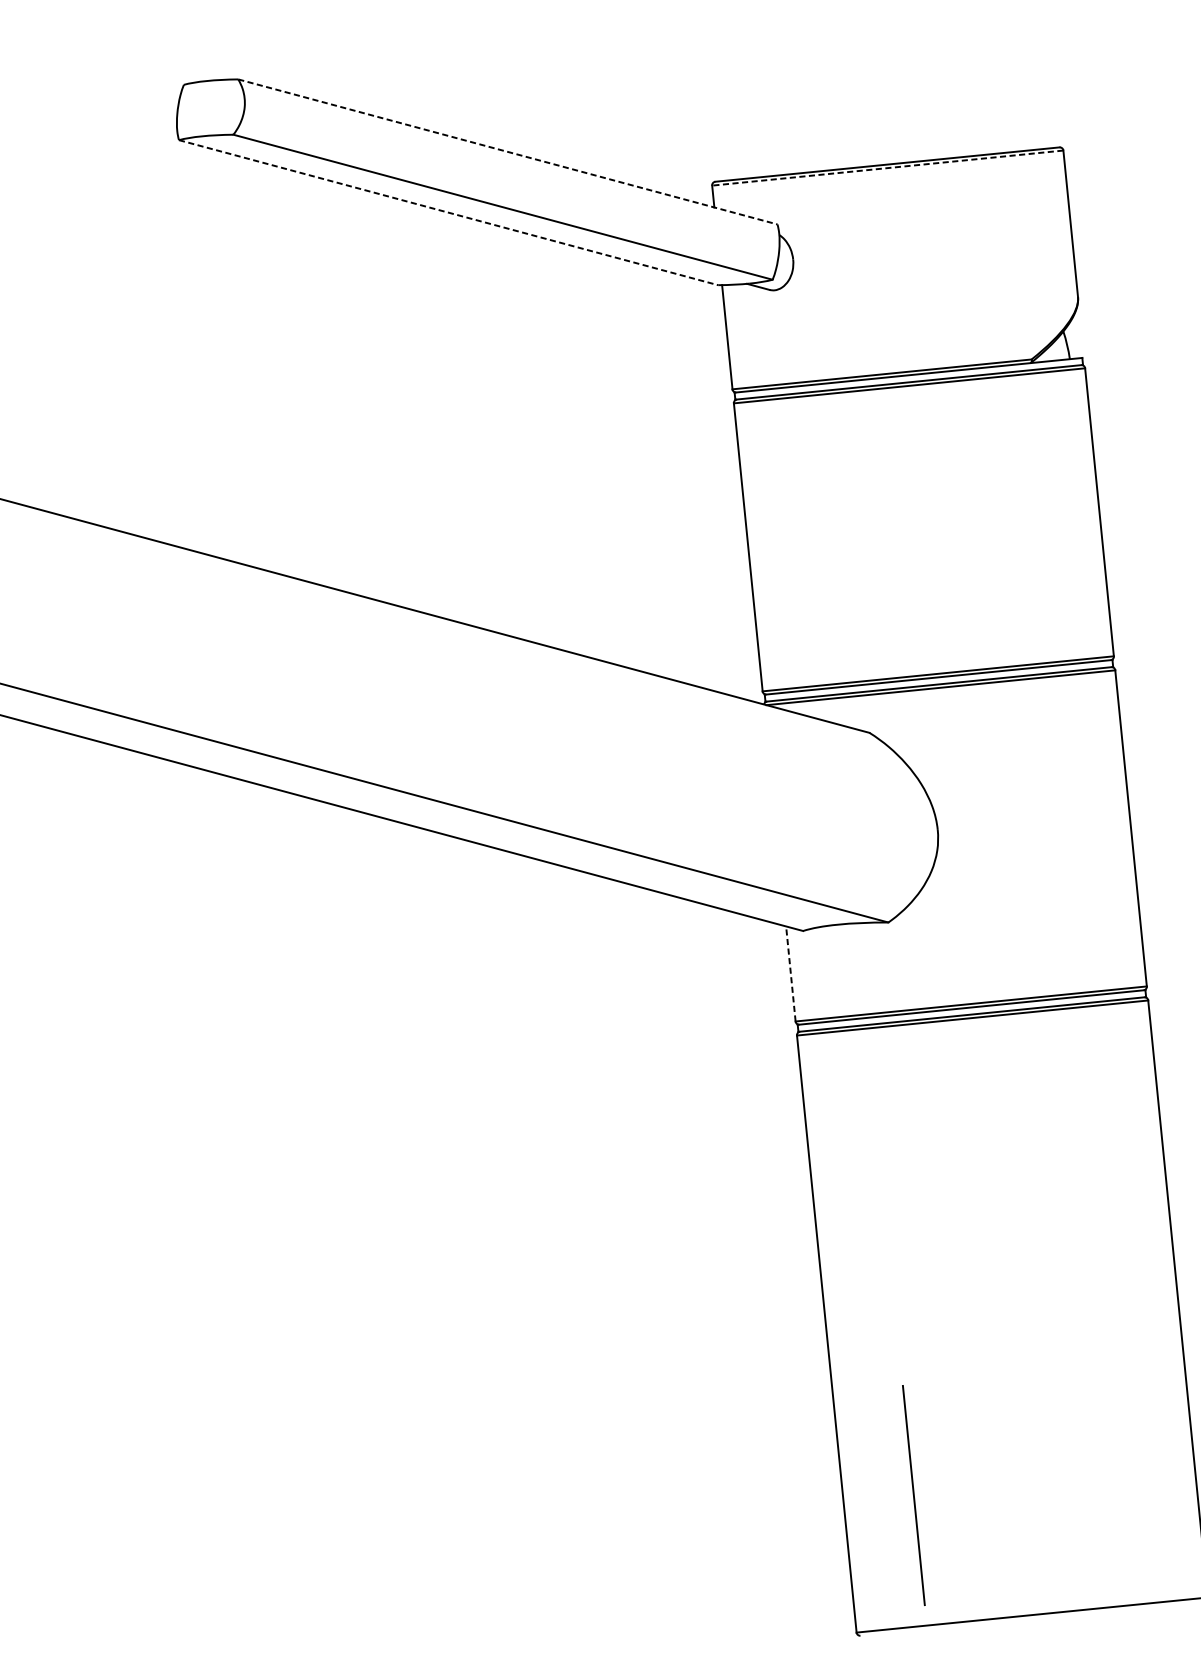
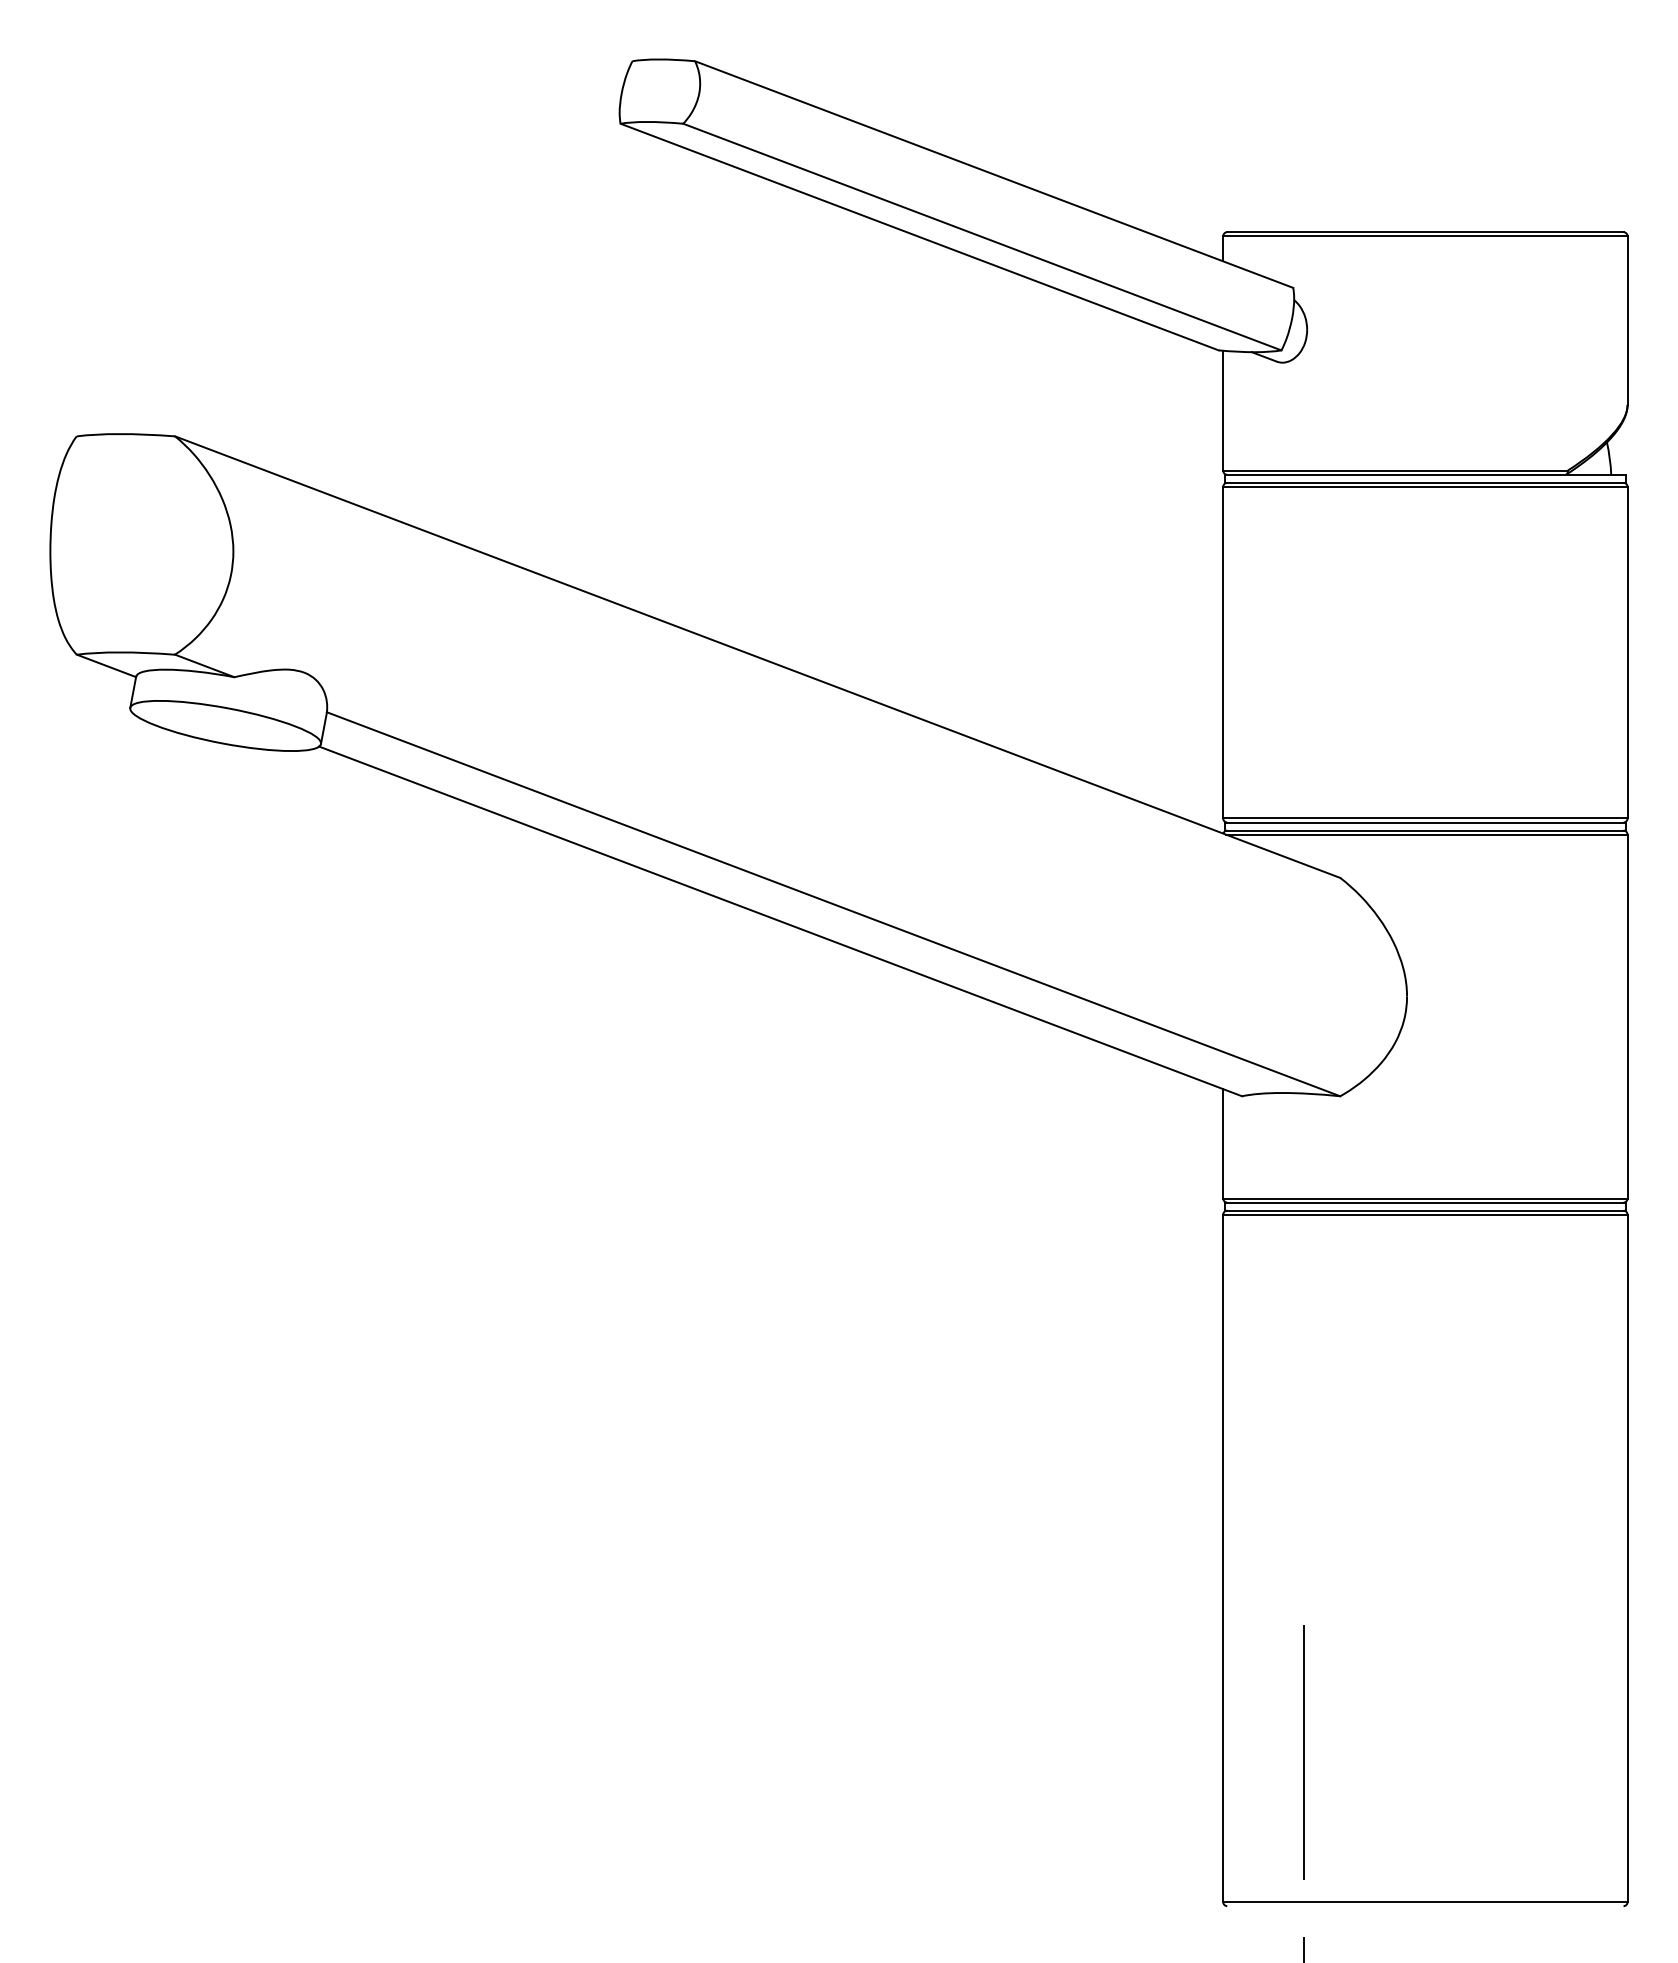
line: (508, 151) -> (994, 174), dashed -> solid
line: (887, 168) -> (1424, 236), dashed -> solid
line: (448, 213) -> (919, 237), dashed -> solid
line: (791, 973) -> (1223, 1143), dashed -> solid

